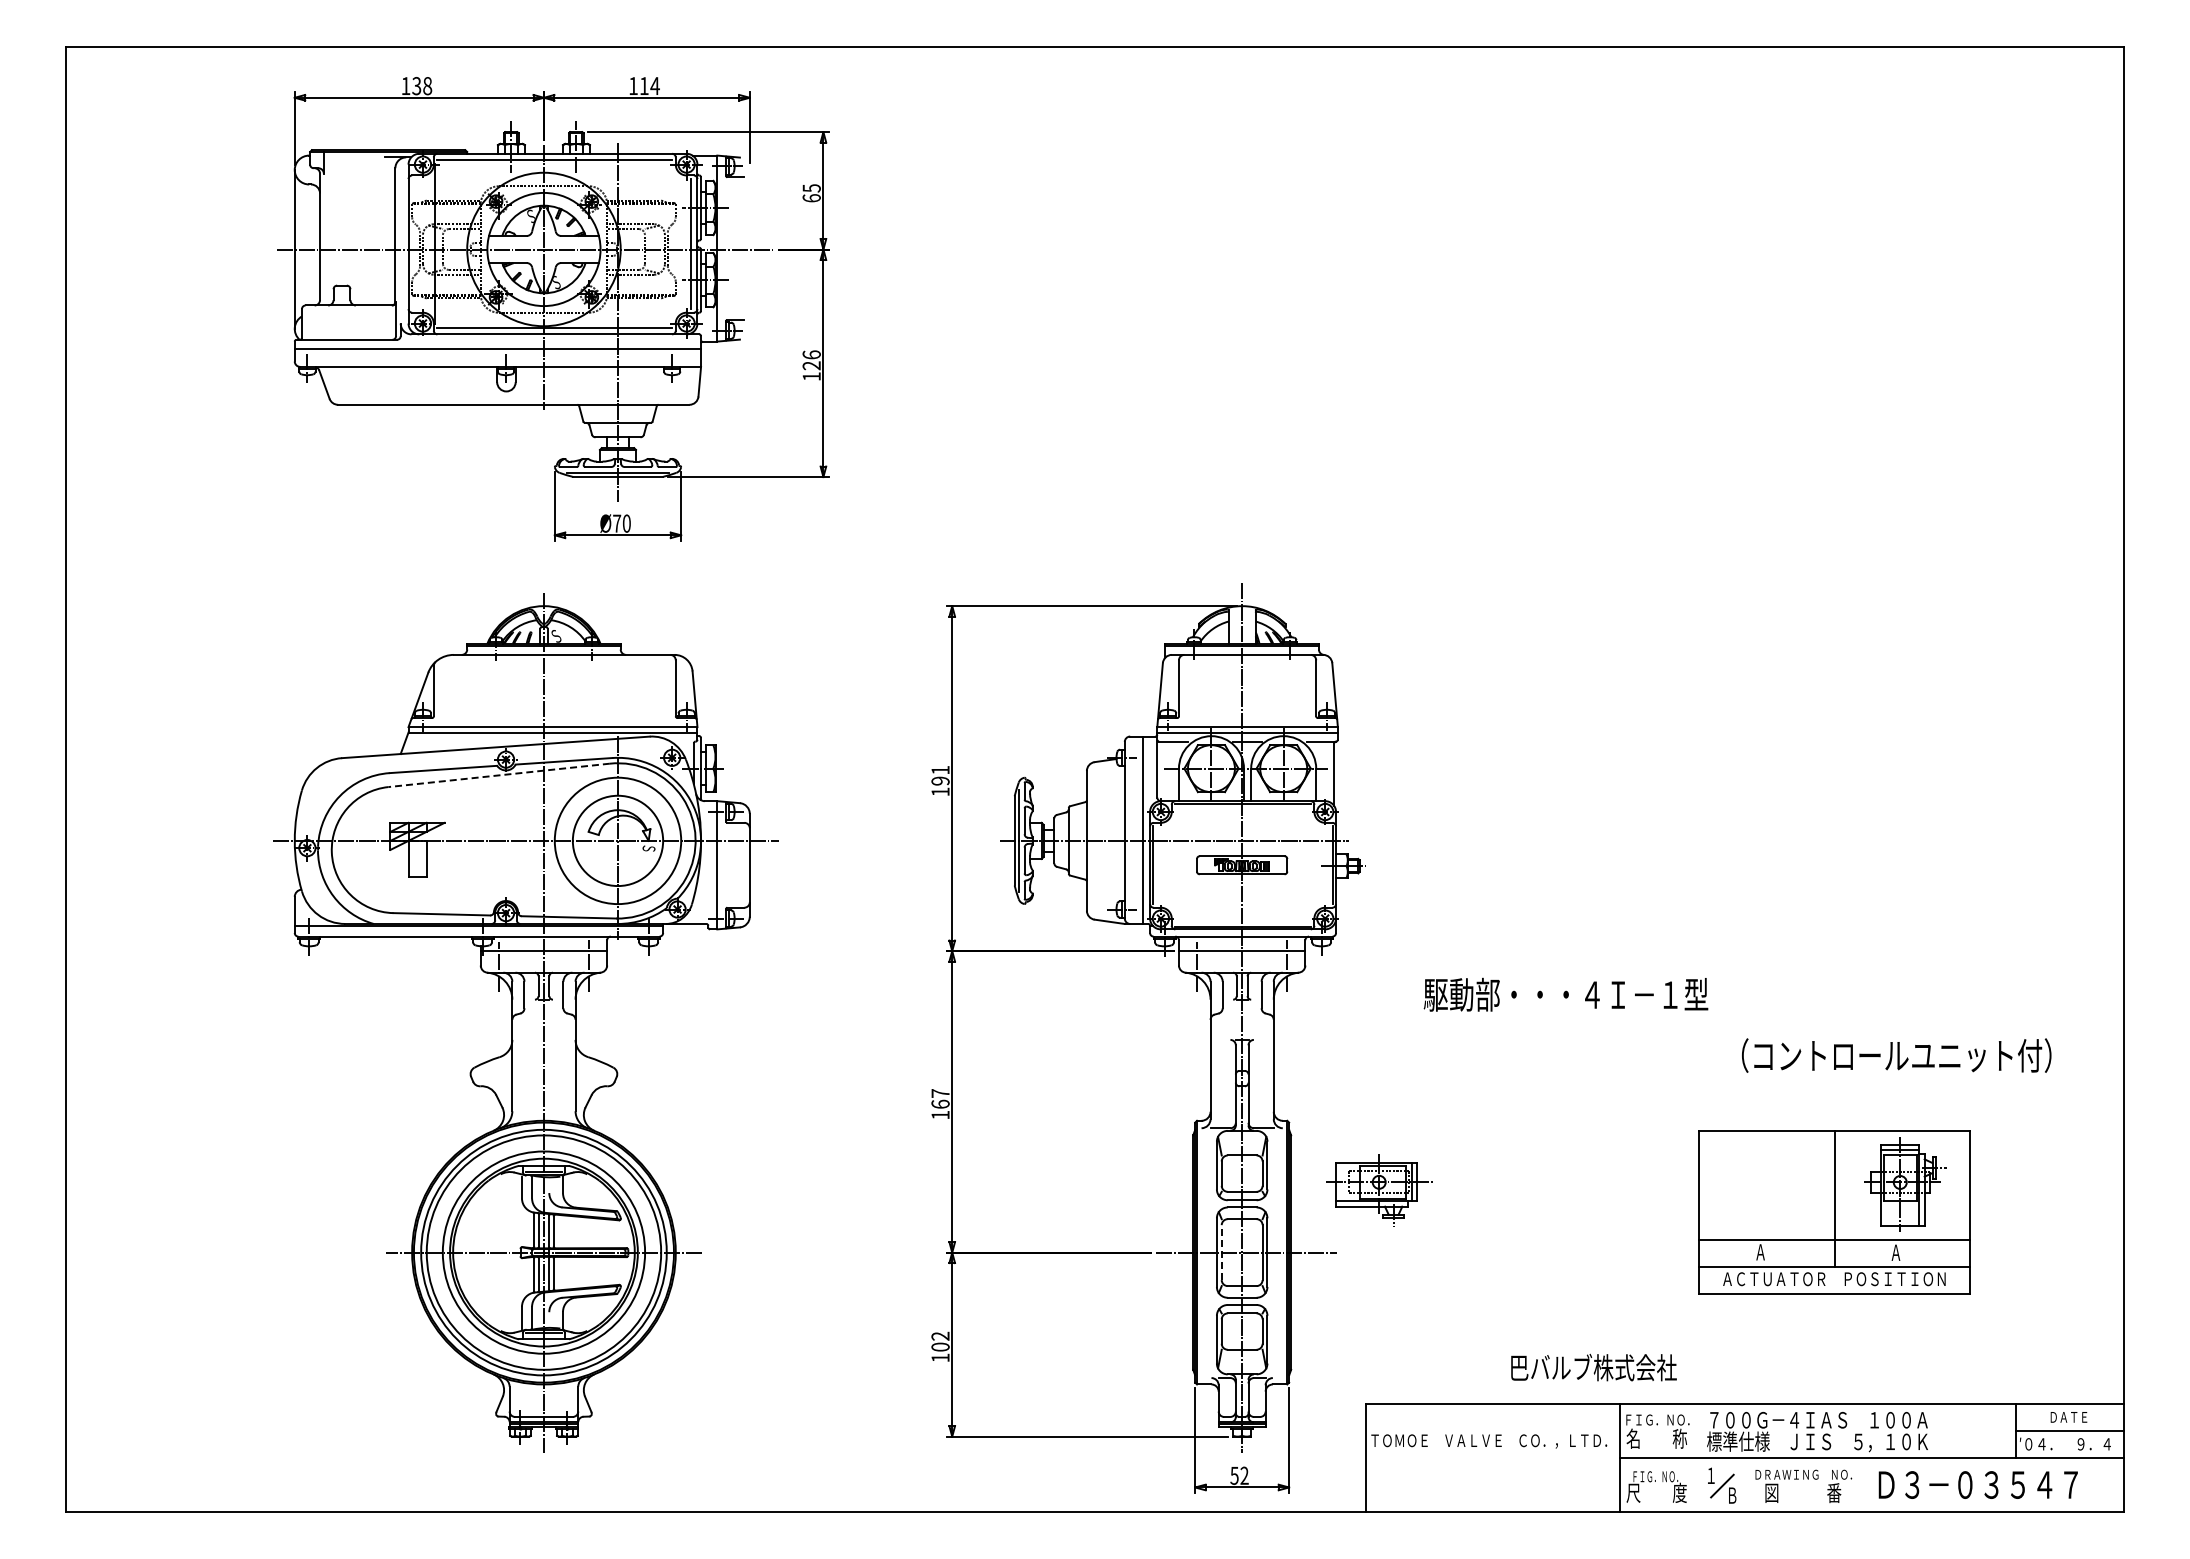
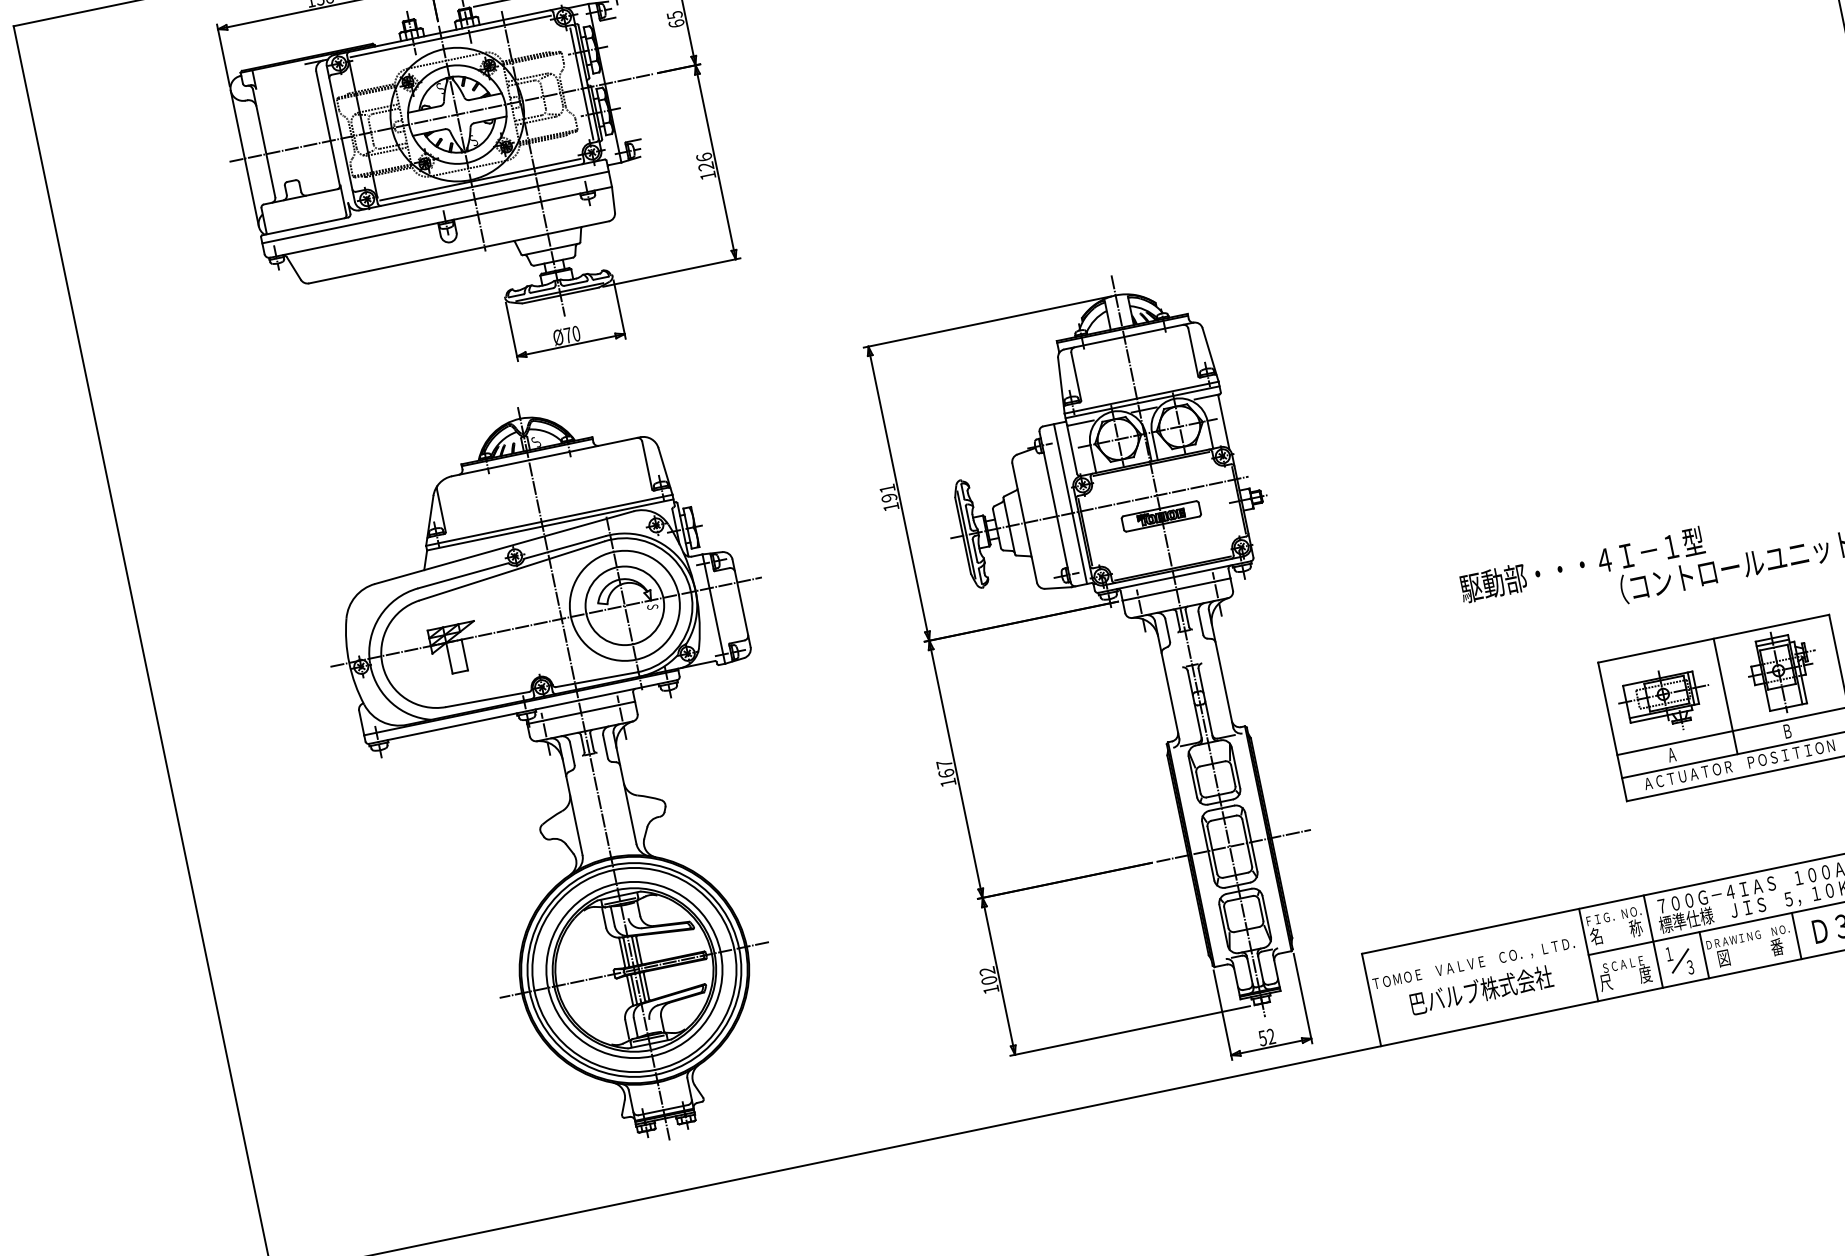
line: (498, 775) -> (511, 571), dashed -> solid
text: (1565, 994) -> (1581, 564), moved
part: (1379, 1190) -> (1665, 701), moved
line: (1221, 1252) -> (1212, 850), dashed -> solid
text: (1895, 1252) -> (1786, 731), Ａ -> Ｂ
text: (1593, 1367) -> (1481, 990), moved
line: (1696, 1457) -> (1653, 941), added
text: (1656, 1476) -> (1622, 964), ＦＩＧ．ＮＯ． -> ＳＣＡＬＥ
line: (1750, 1485) -> (1704, 955), added
line: (1858, 1485) -> (1796, 936), added
text: (1732, 1495) -> (1690, 967), Ｂ -> ３

